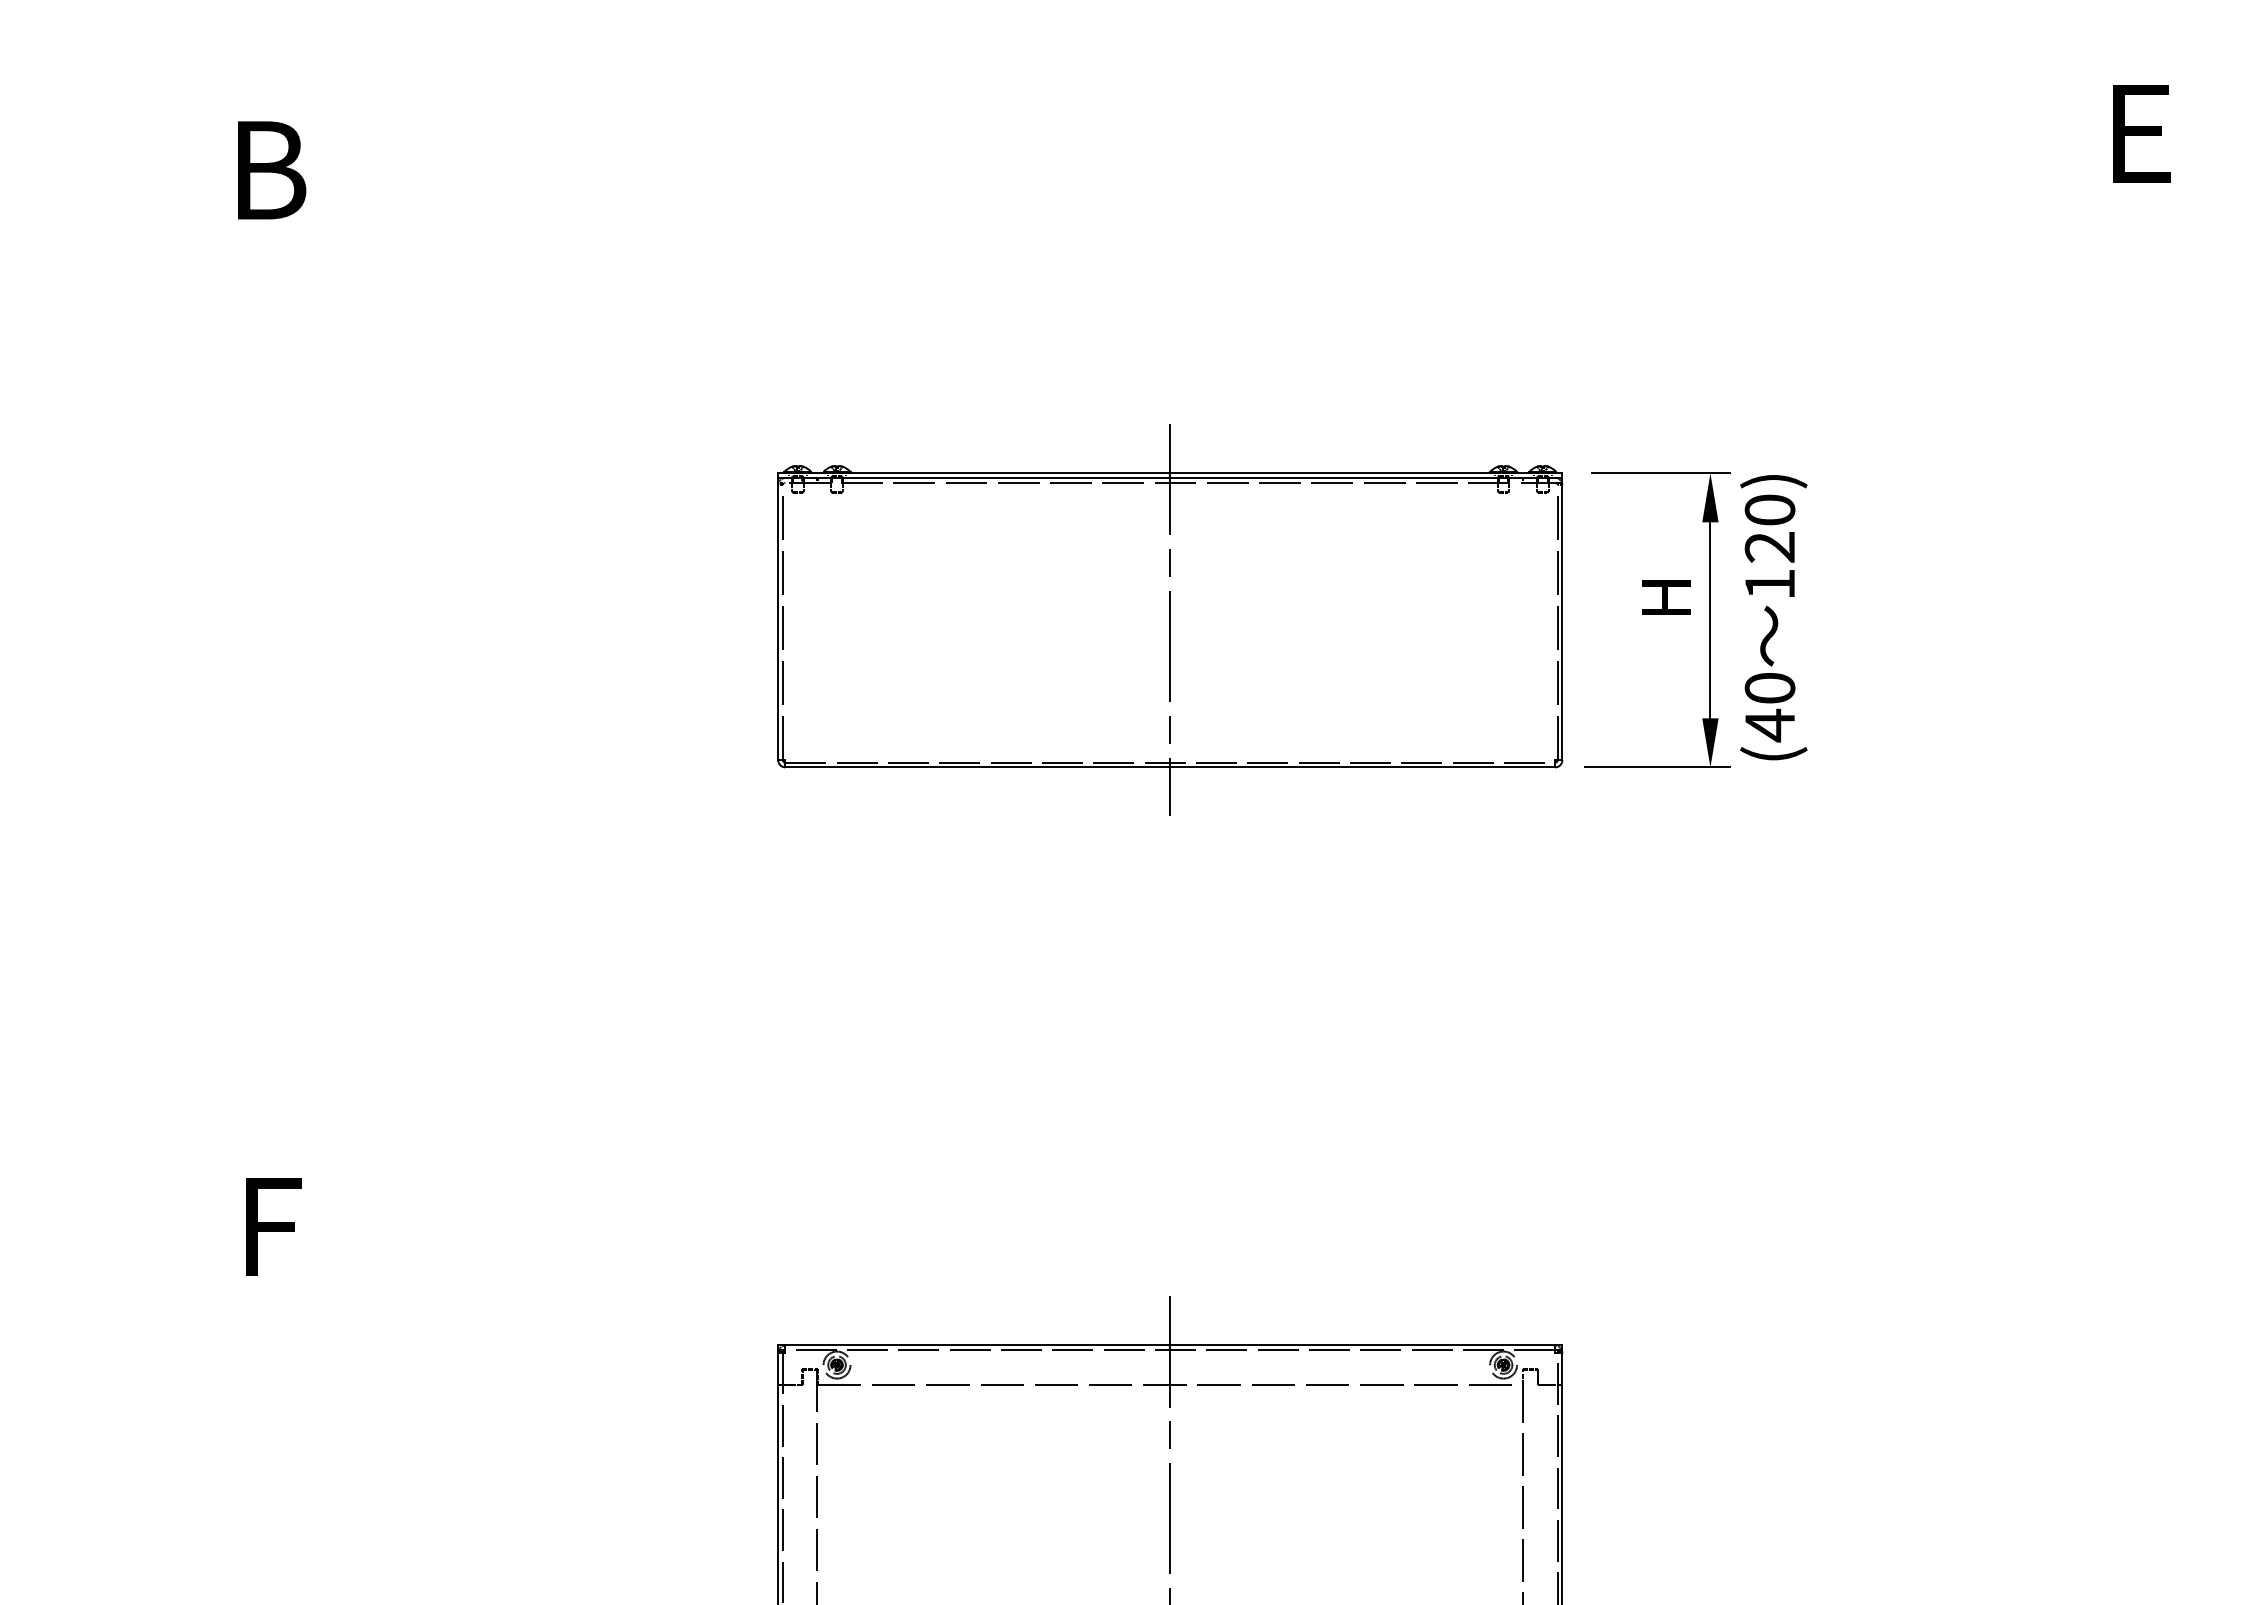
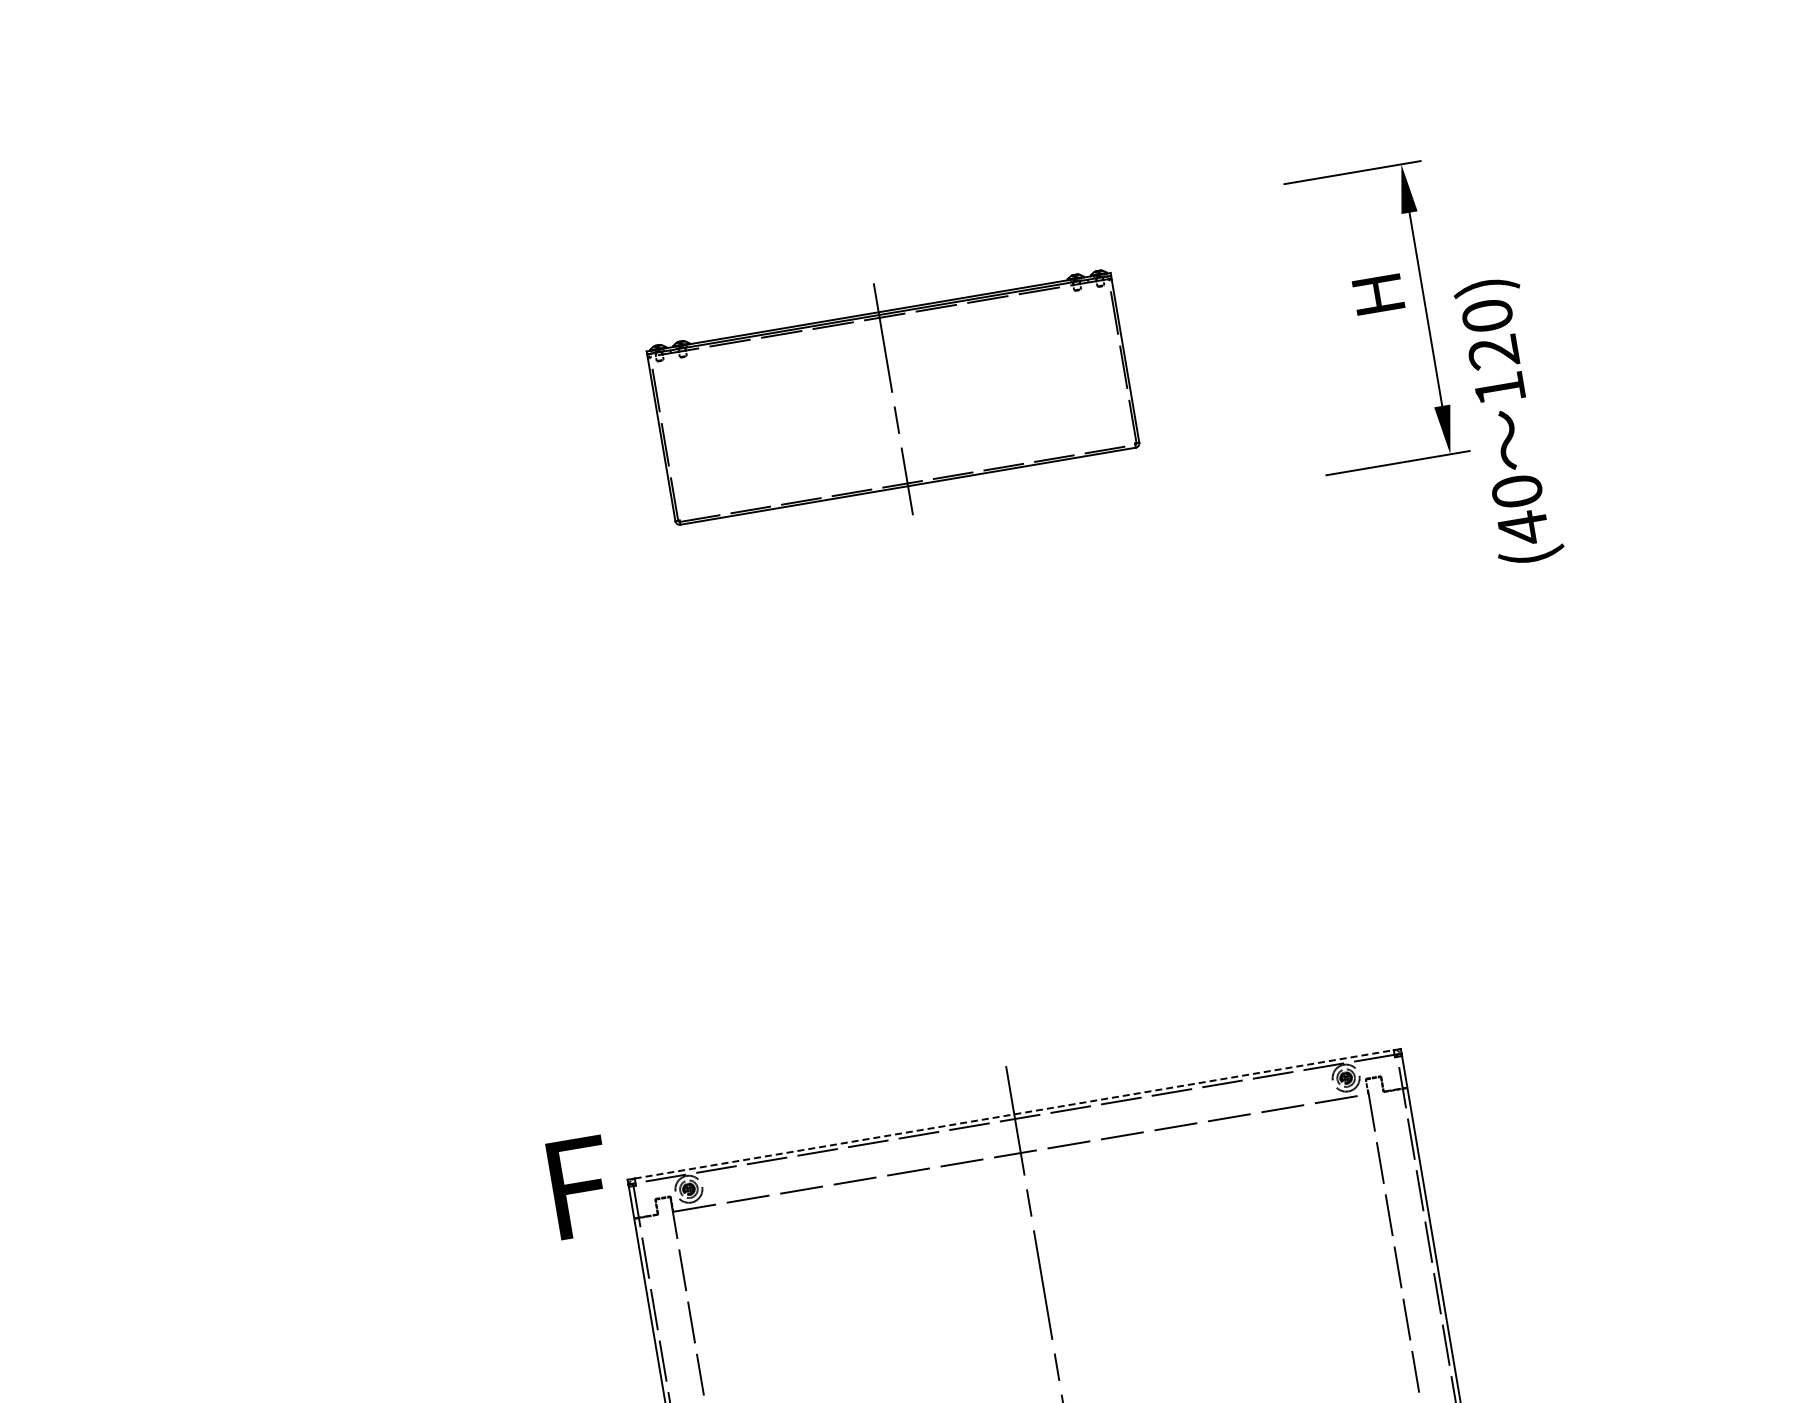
text: (1773, 617) -> (1508, 421), moved
part: (1170, 619) -> (893, 398), size x0.6
text: (273, 1226) -> (580, 1186), moved
line: (1170, 1345) -> (1014, 1114), solid -> dashed

